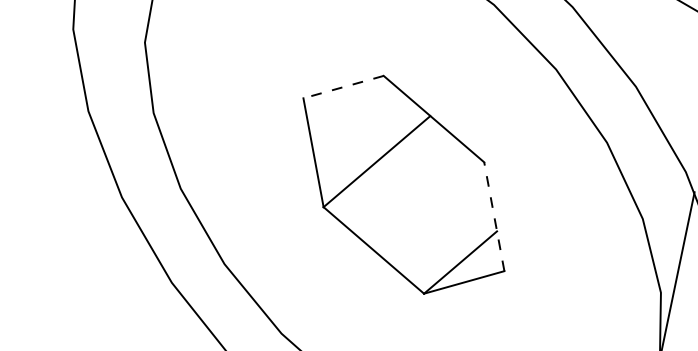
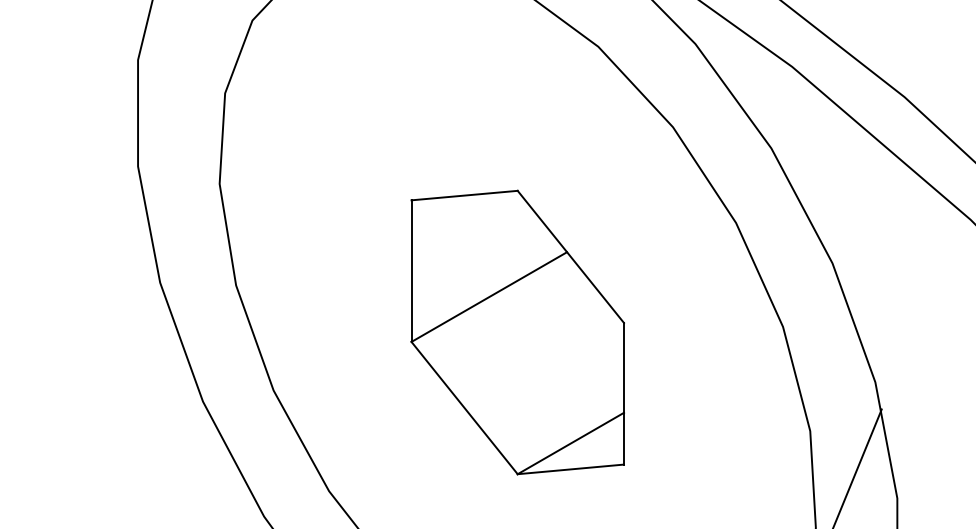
line: (343, 87) -> (464, 195), dashed -> solid
line: (494, 216) -> (624, 393), dashed -> solid

